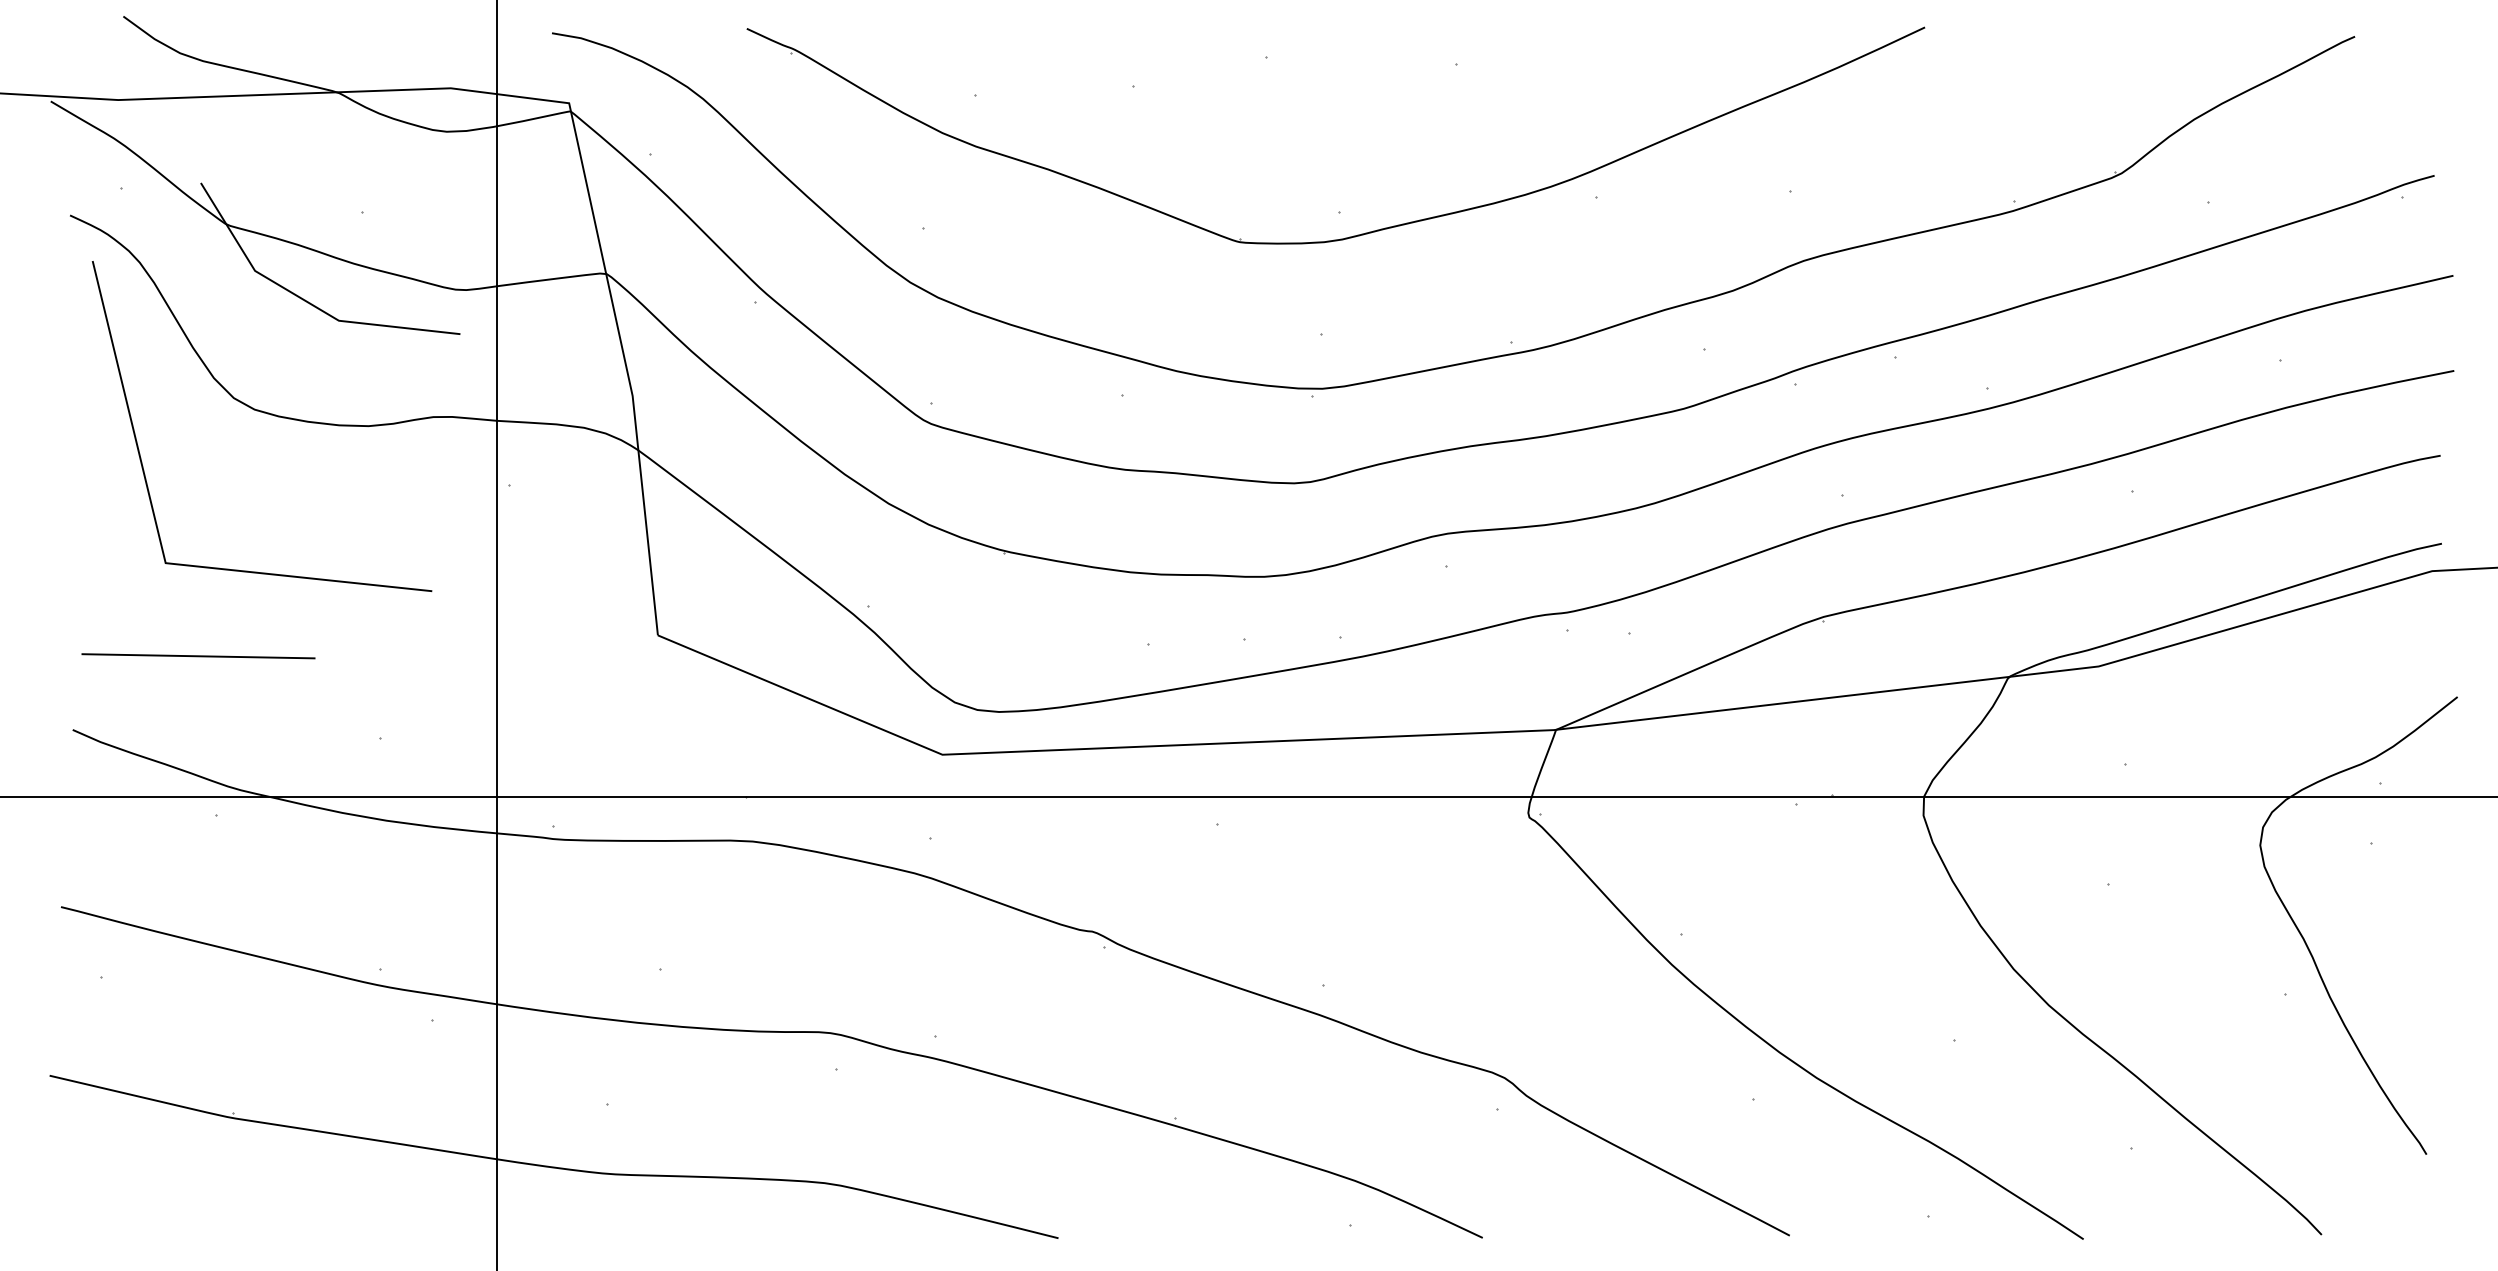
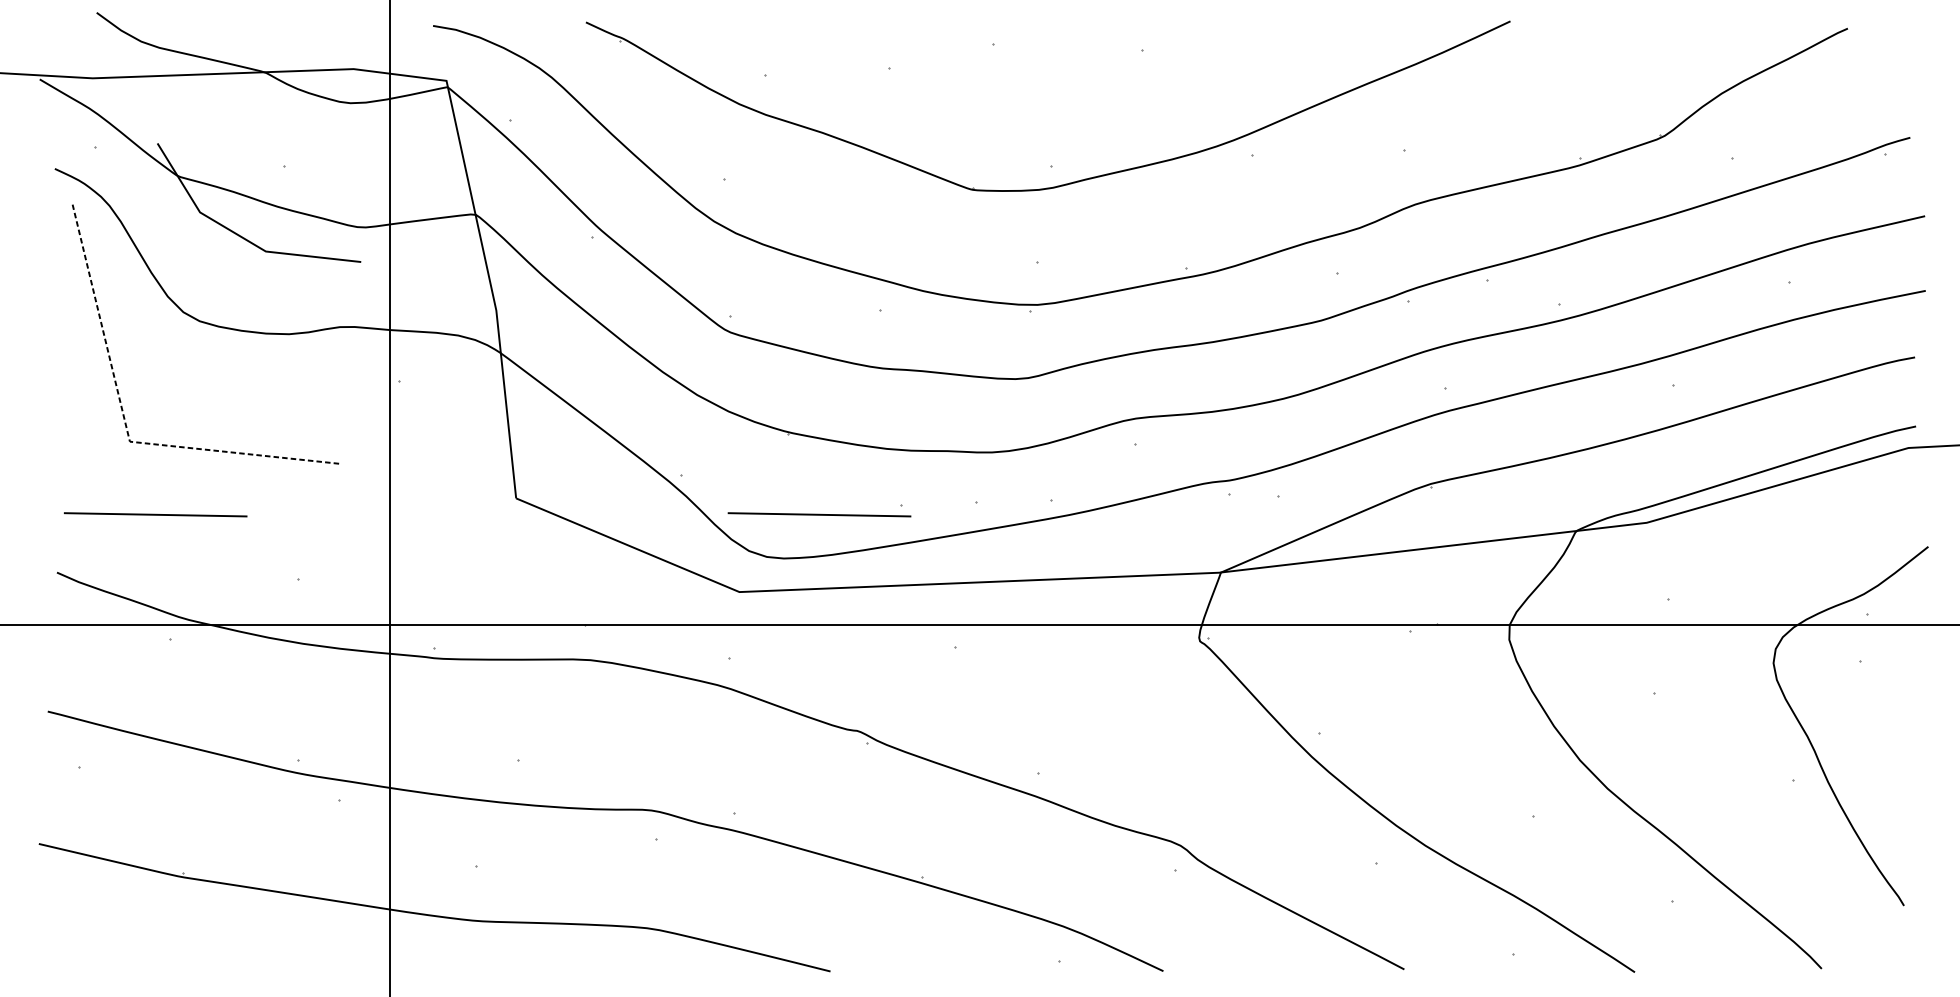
line: (160, 542) -> (125, 425), solid -> dashed
line: (1044, 656) -> (819, 514), added

